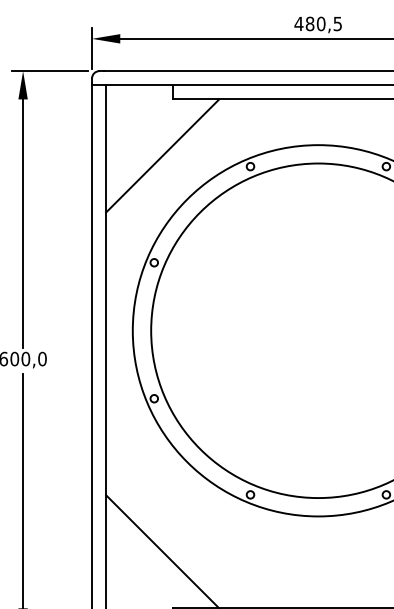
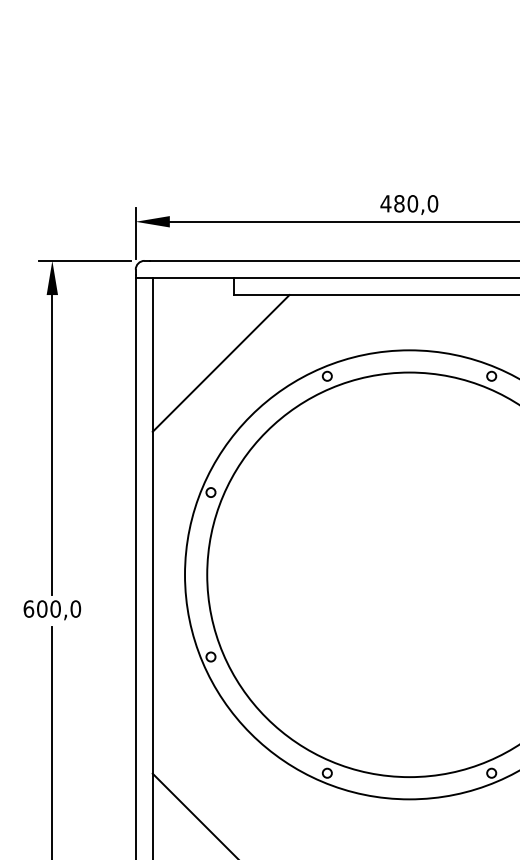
text: (337, 23) -> (432, 203), 480,5 -> 480,0

